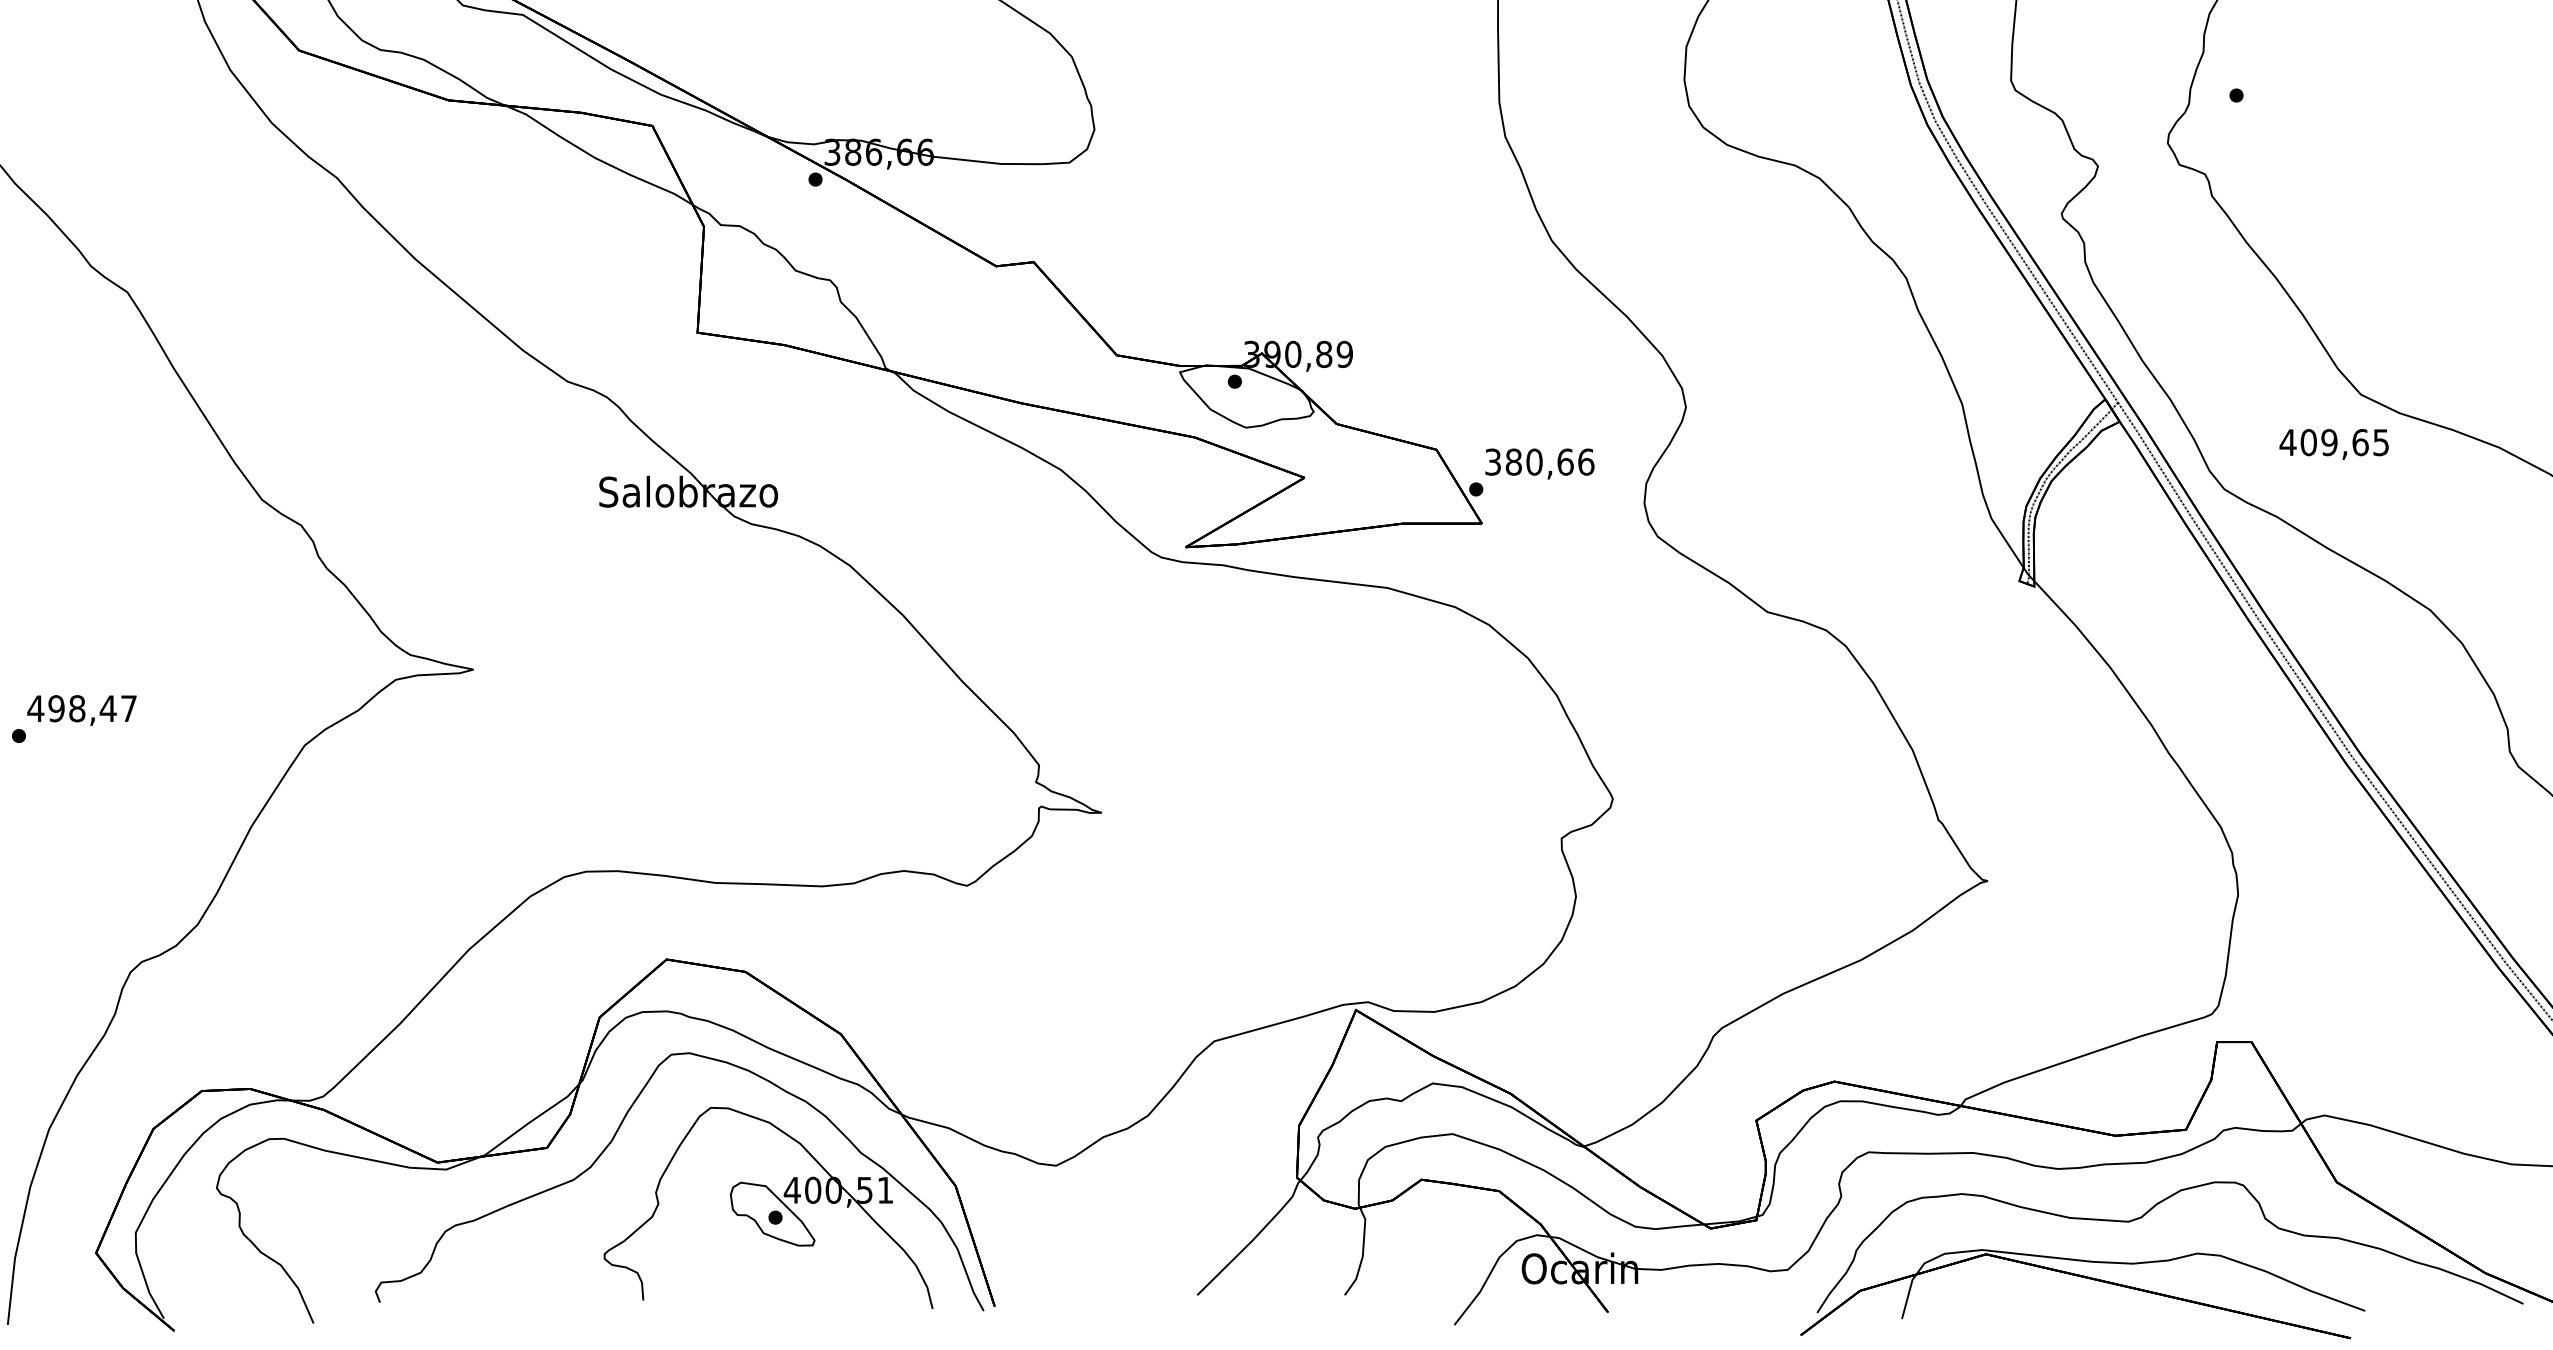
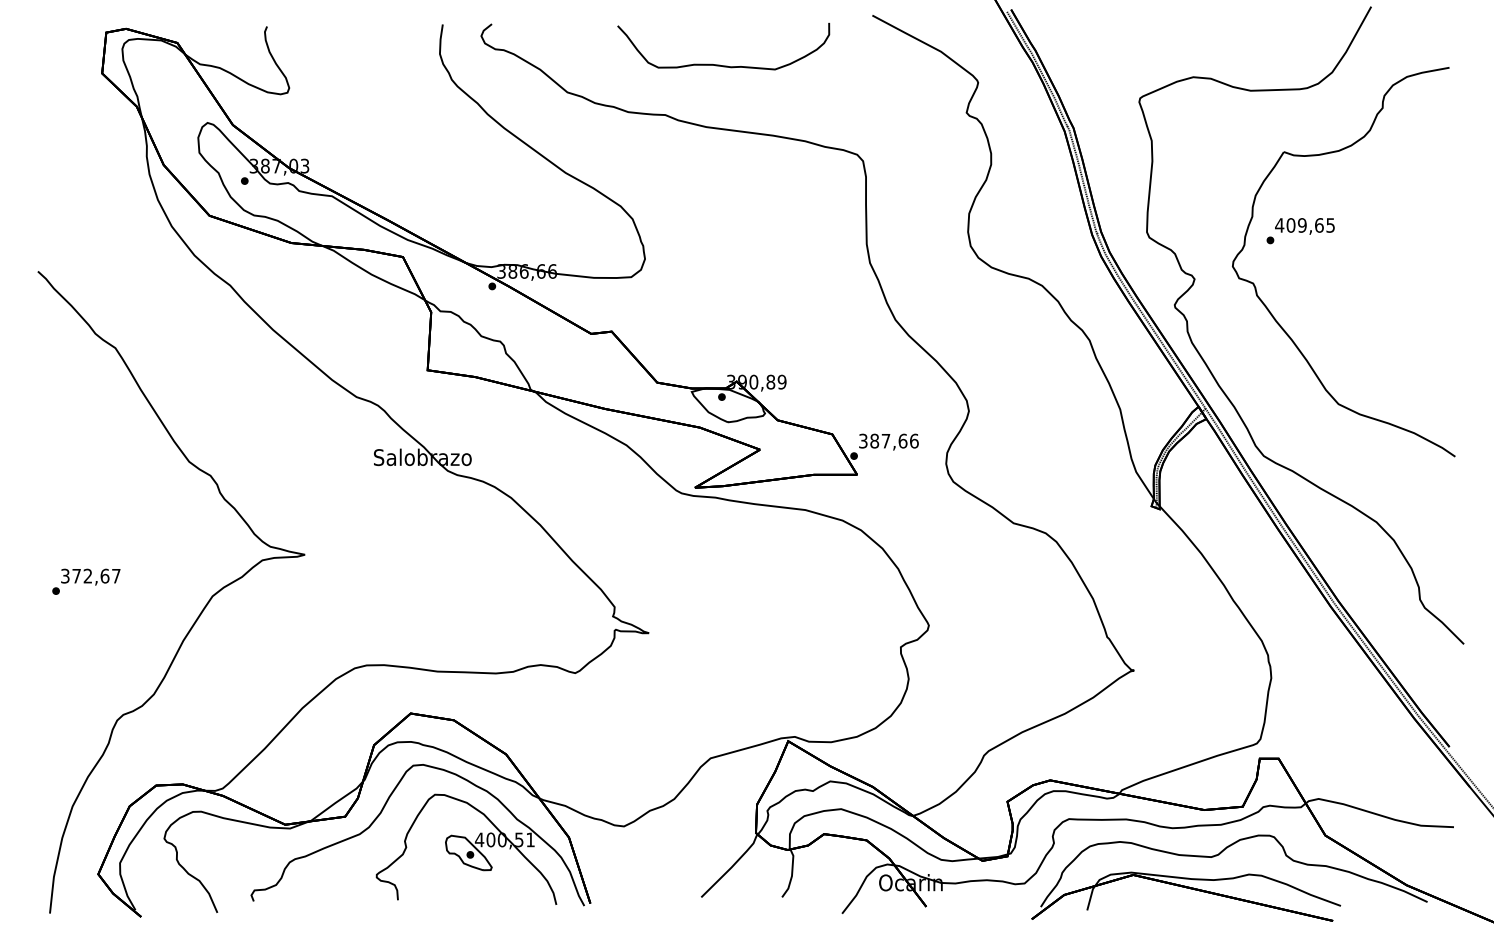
text: (2333, 444) -> (1304, 226), moved
text: (1533, 460) -> (885, 440), 380,66 -> 387,66
text: (70, 707) -> (84, 575), 498,47 -> 372,67

